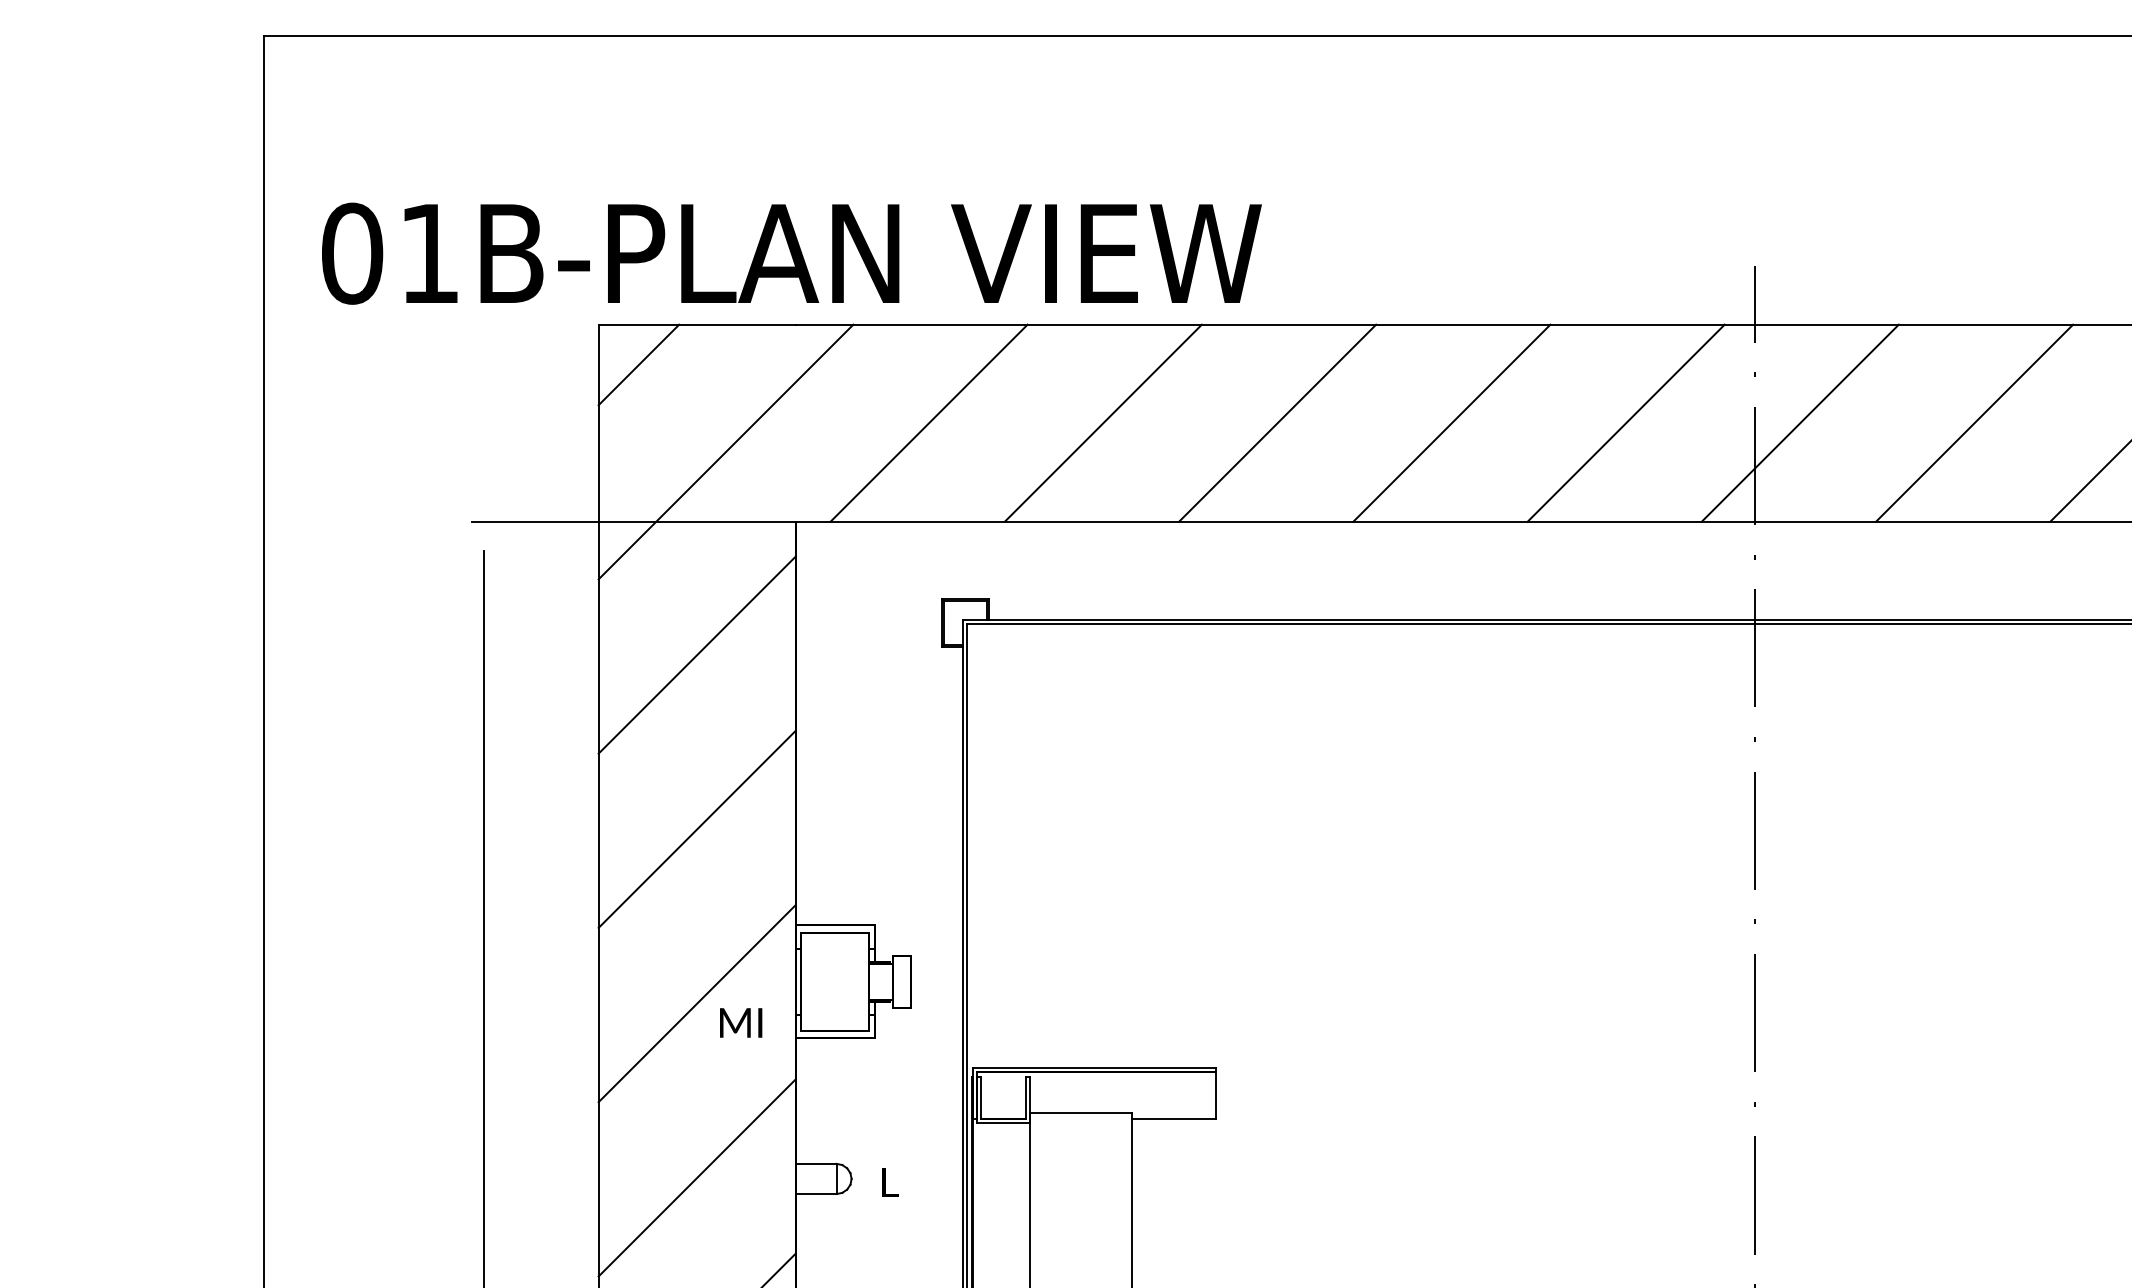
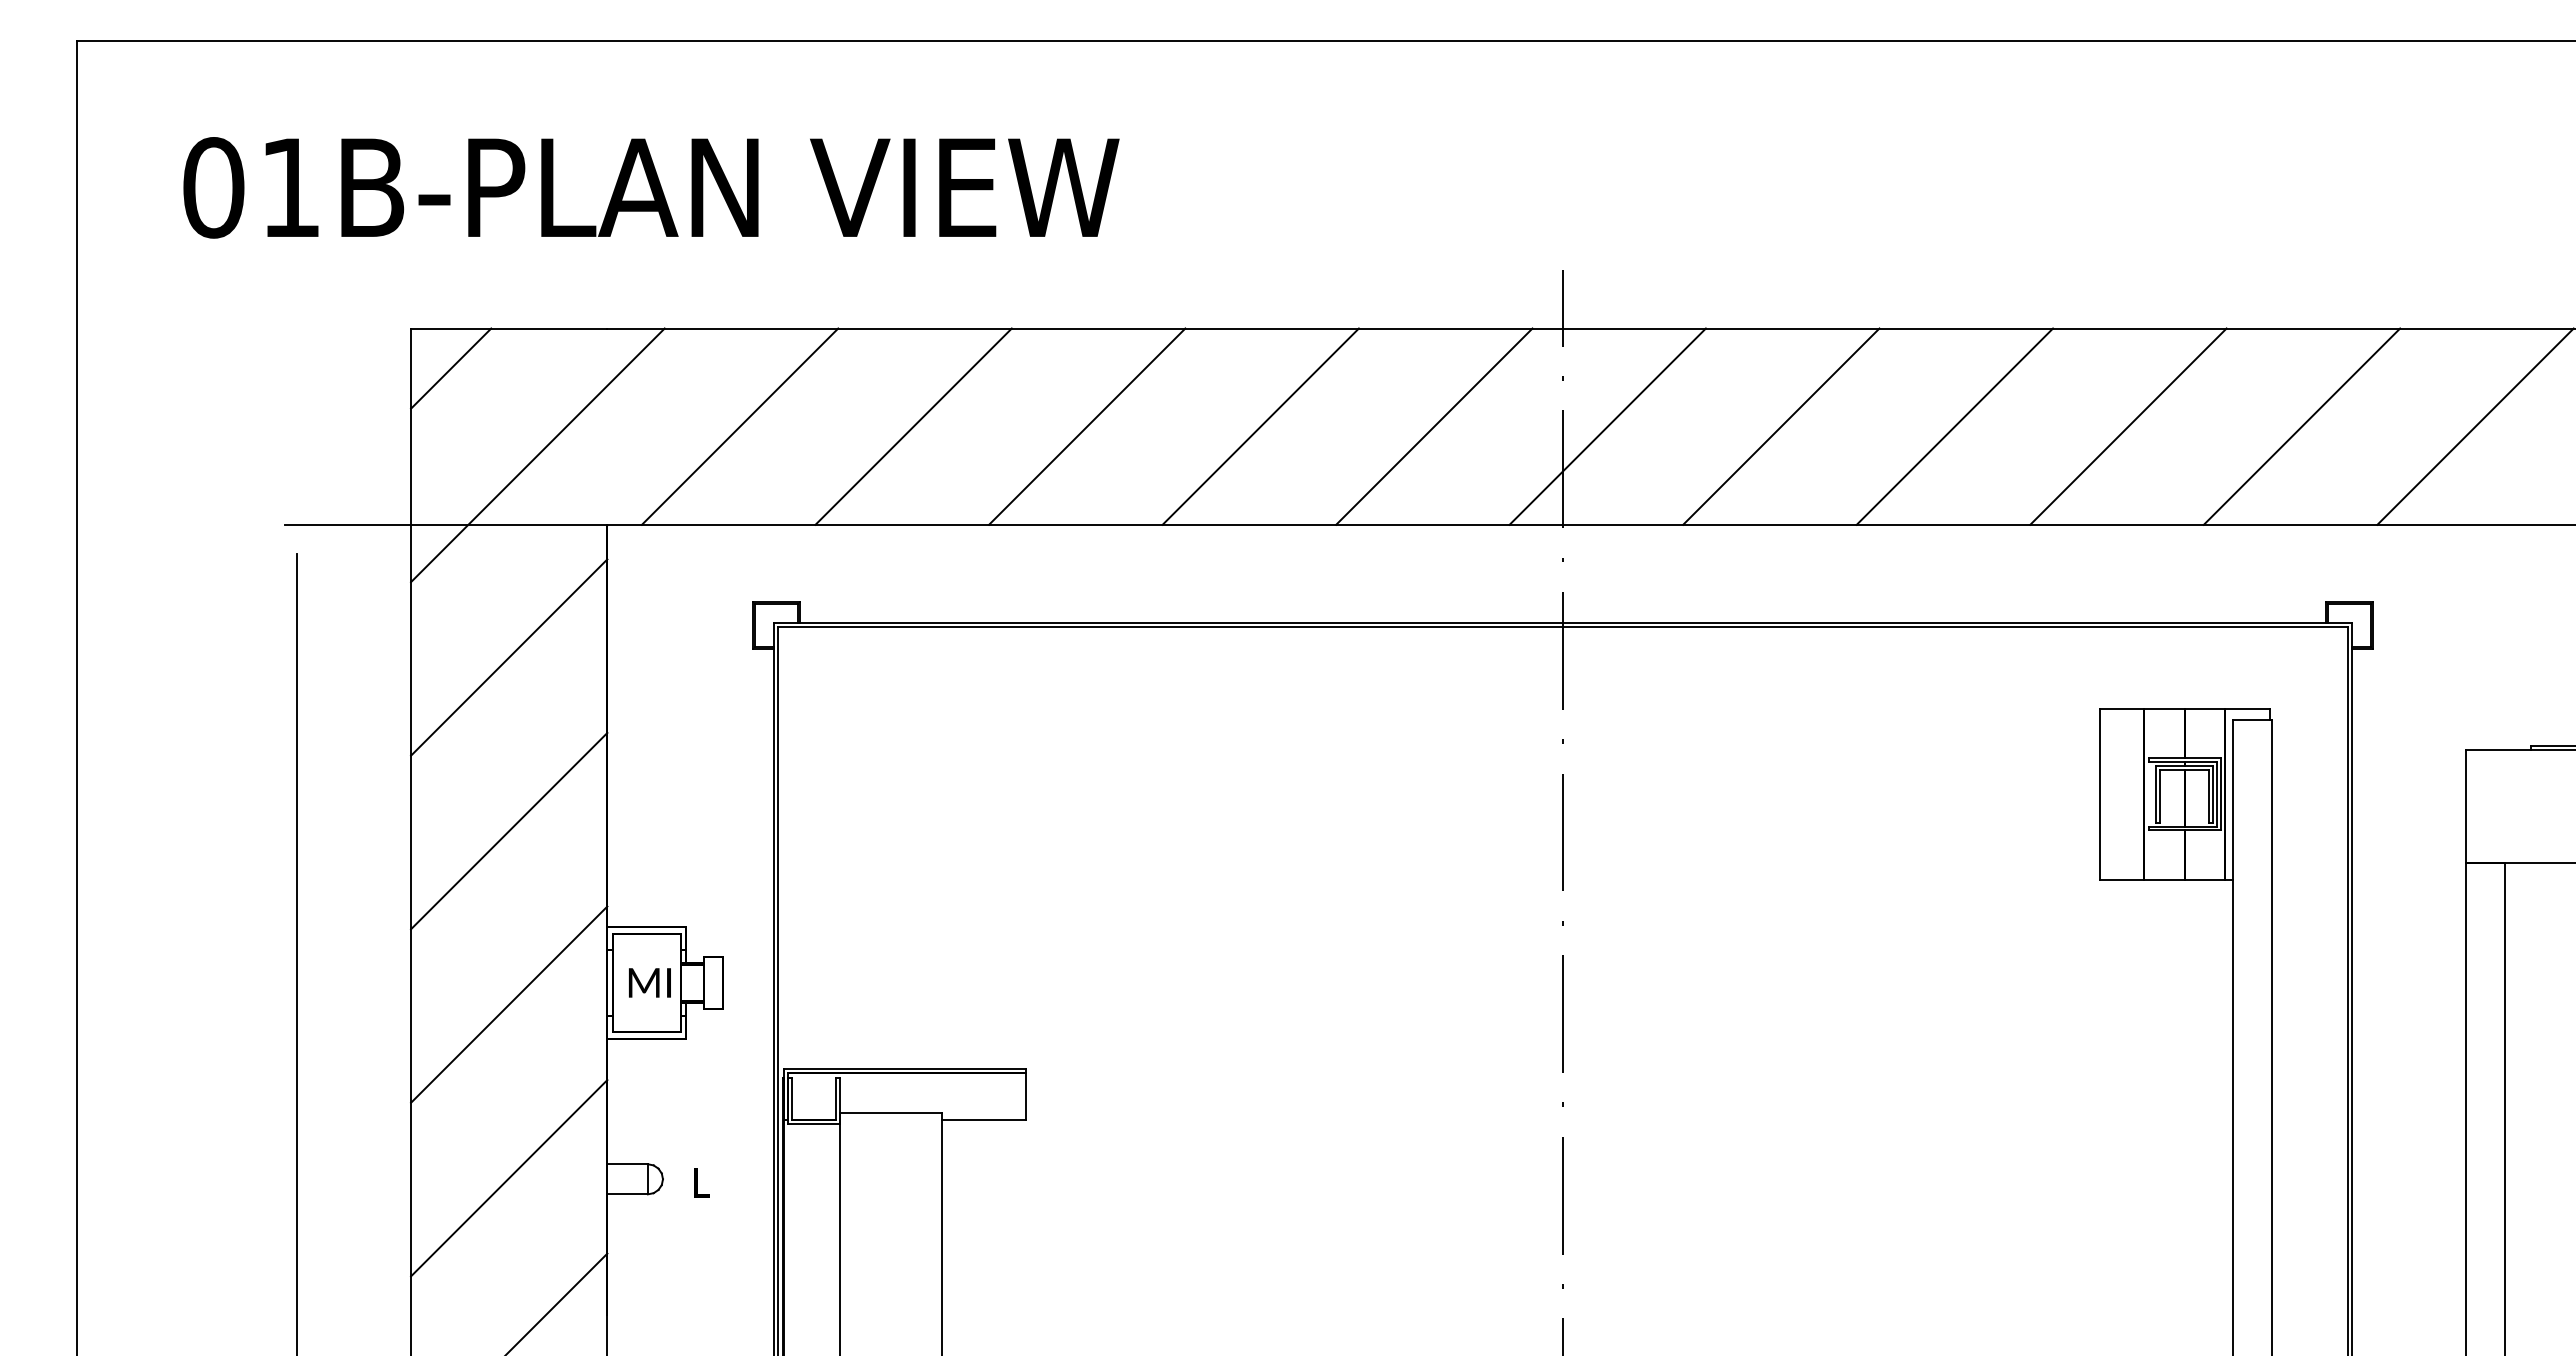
text: (791, 253) -> (651, 187), moved
text: (740, 1022) -> (649, 982), moved

